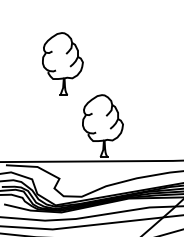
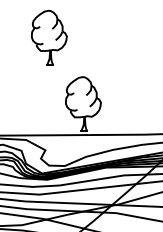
part: (63, 63) -> (49, 37), moved

